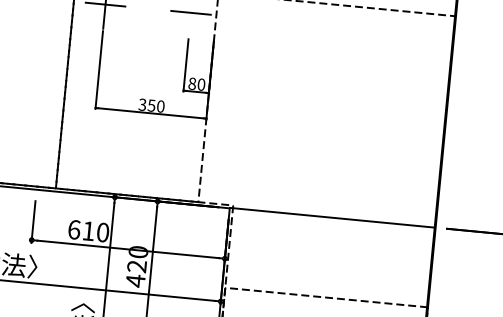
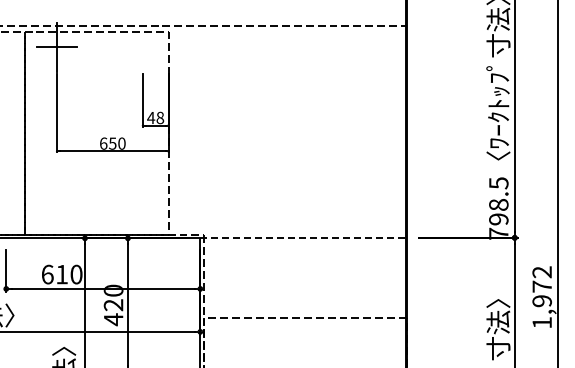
line: (190, 12) -> (142, 47), removed
text: (196, 83) -> (155, 117), 80 -> 48
text: (142, 104) -> (103, 143), 350 -> 650
line: (331, 217) -> (302, 237), solid -> dashed

